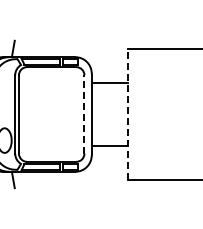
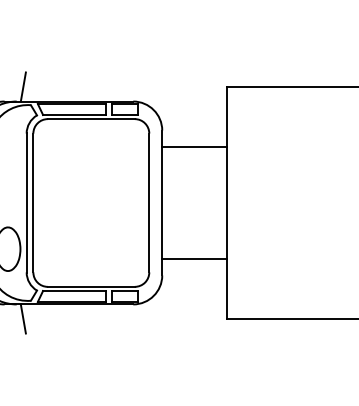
line: (84, 114) -> (149, 203), dashed -> solid
line: (128, 114) -> (227, 203), dashed -> solid

